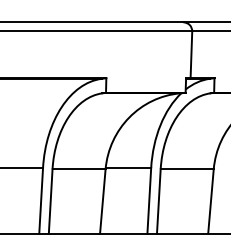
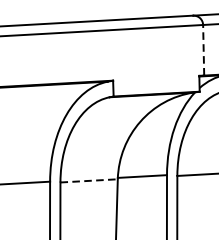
line: (191, 54) -> (203, 49), solid -> dashed
line: (79, 169) -> (89, 180), solid -> dashed

